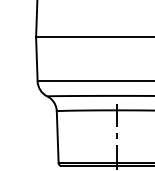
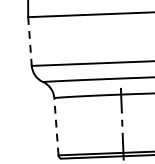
line: (36, 59) -> (29, 41), solid -> dashed
line: (57, 137) -> (56, 127), solid -> dashed

